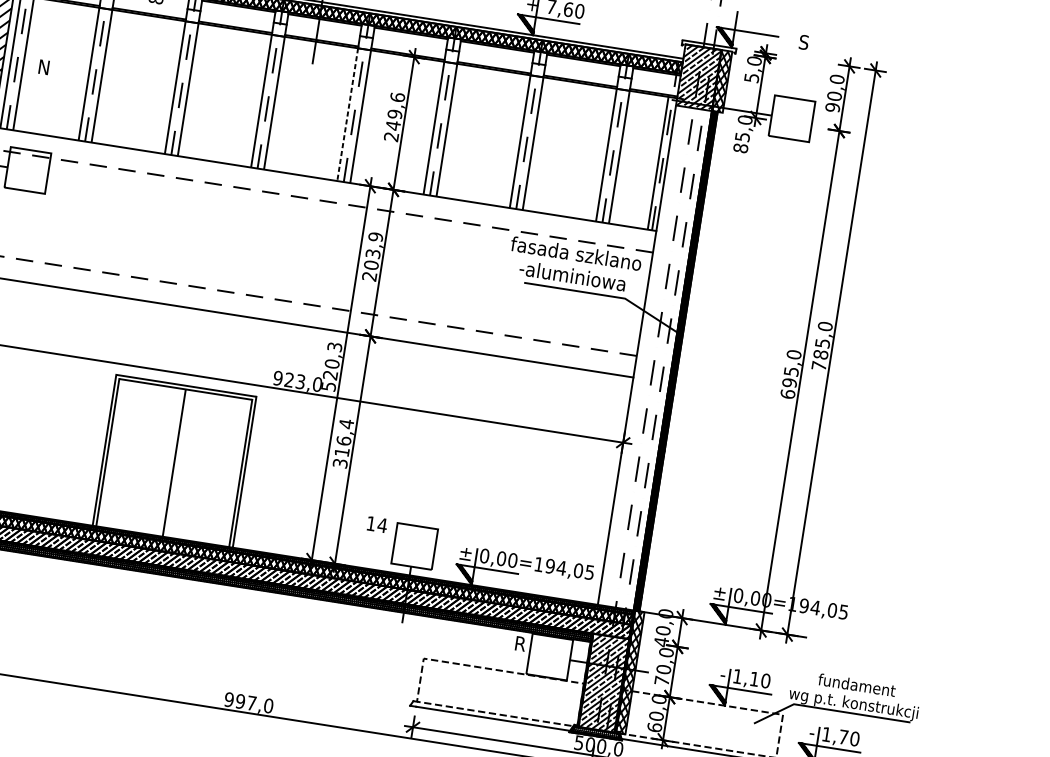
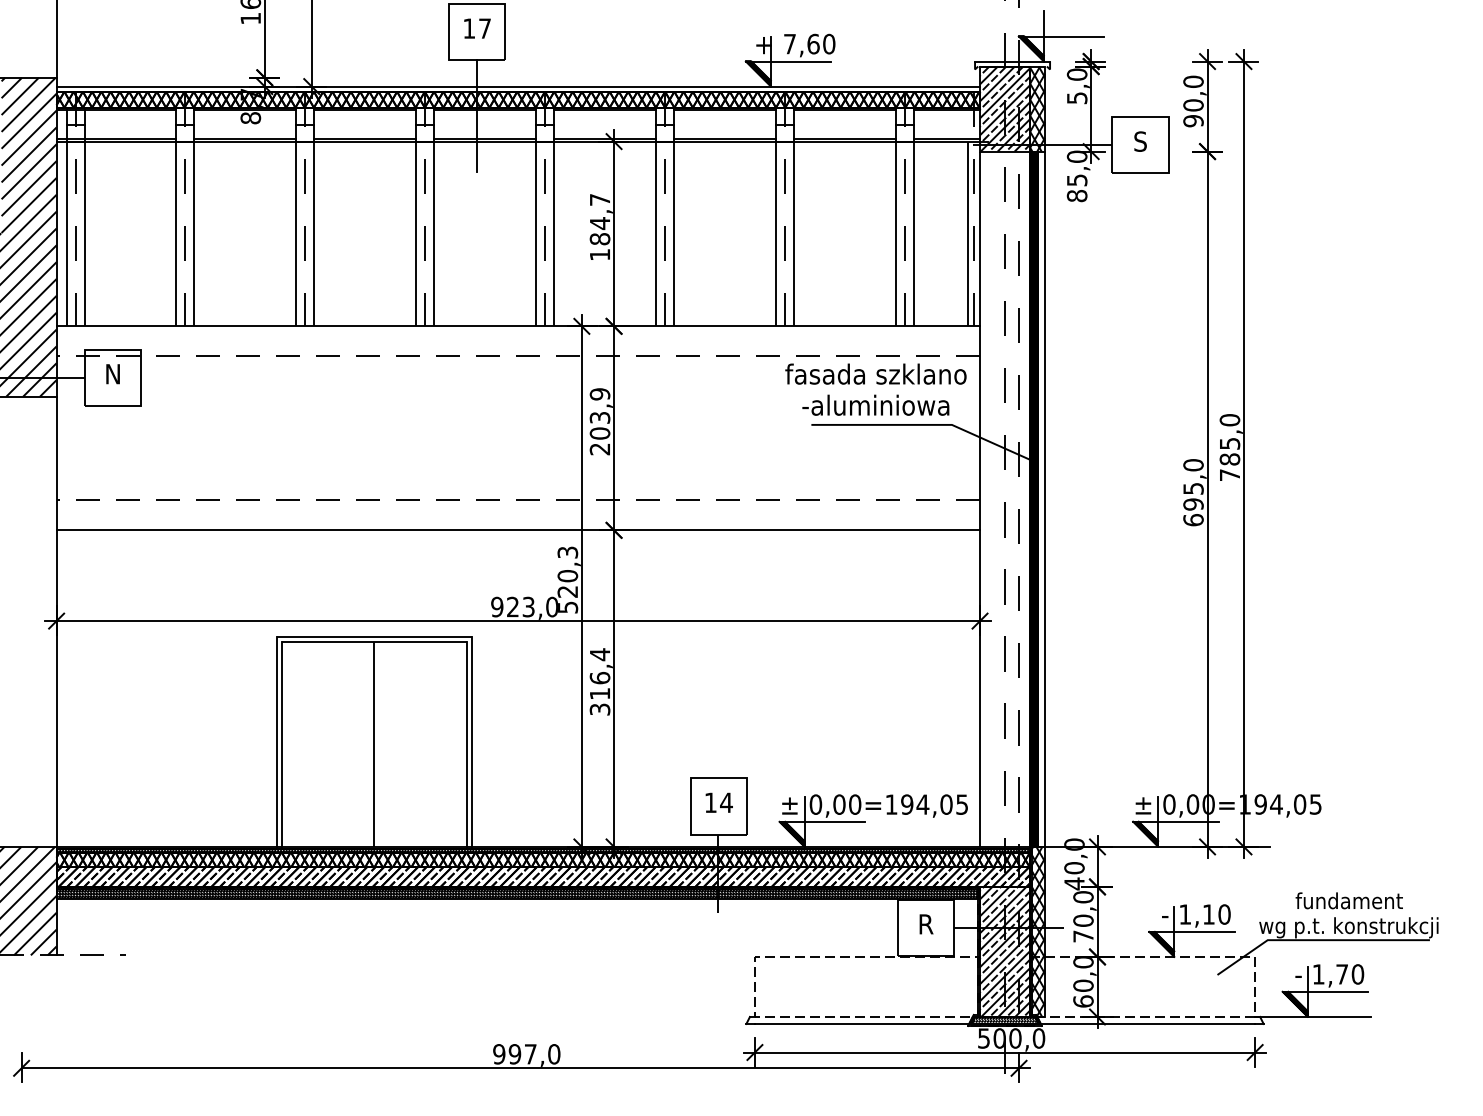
text: (804, 42) -> (1140, 141), moved
text: (43, 67) -> (112, 374), moved
line: (347, 115) -> (535, 234), dashed -> solid
text: (394, 116) -> (599, 226), 249,6 -> 184,7
line: (684, 362) -> (1045, 498), added
text: (376, 524) -> (718, 802), moved
text: (520, 644) -> (926, 924), moved

